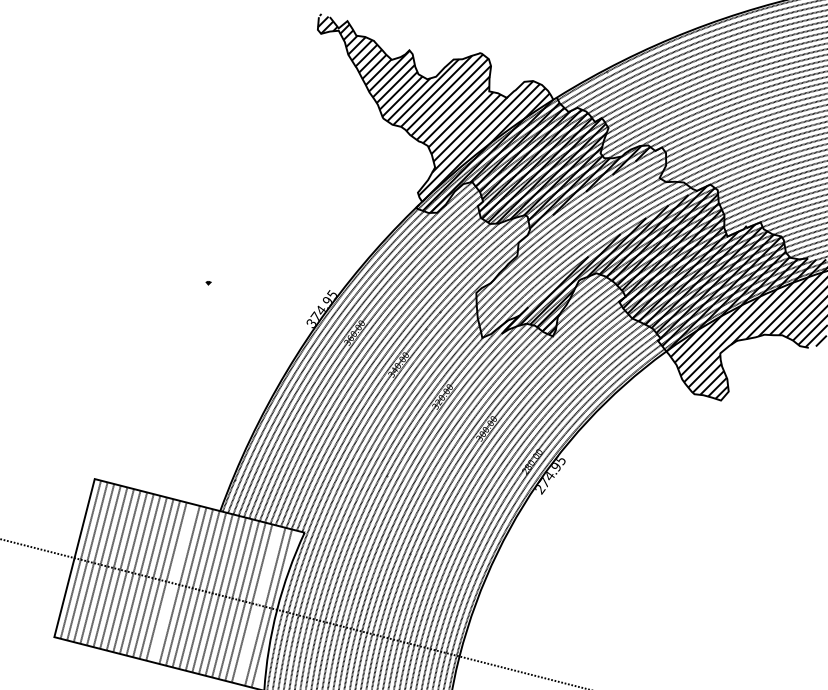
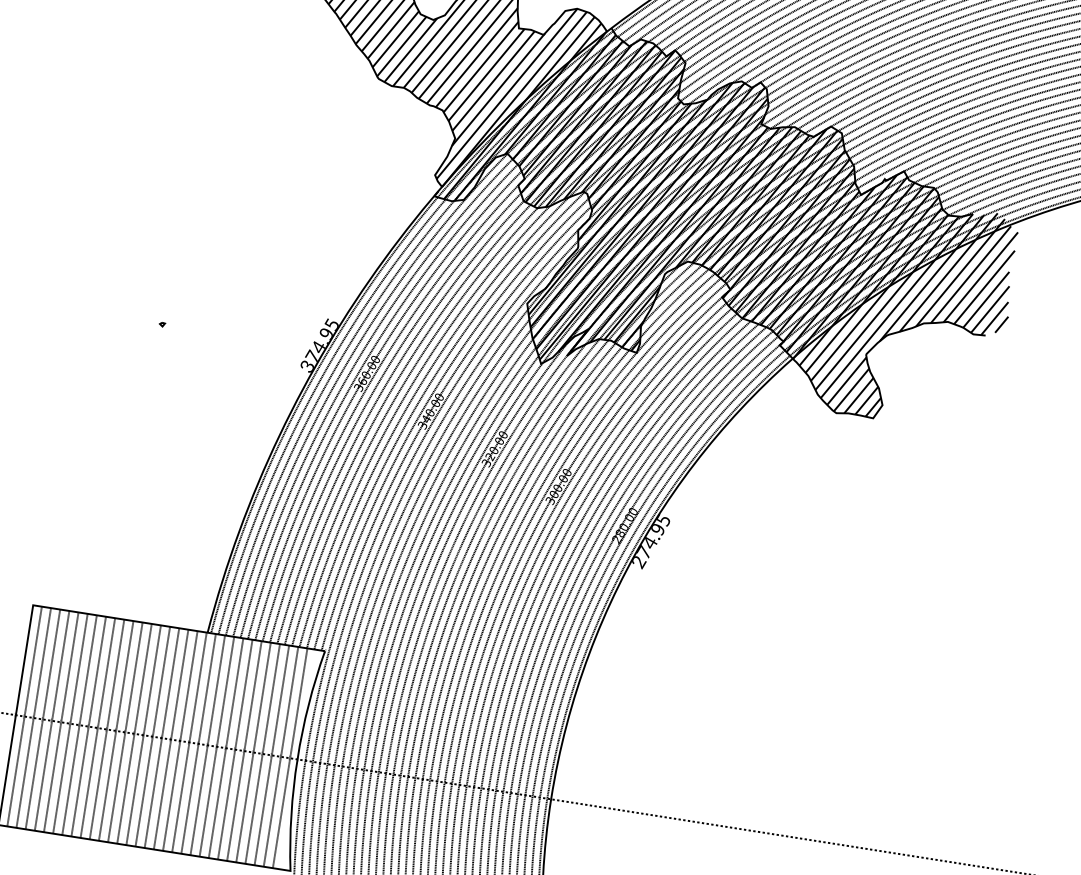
hatch: (585, 242) -> (668, 221), added
line: (172, 583) -> (152, 737), added
line: (258, 605) -> (271, 755), added

